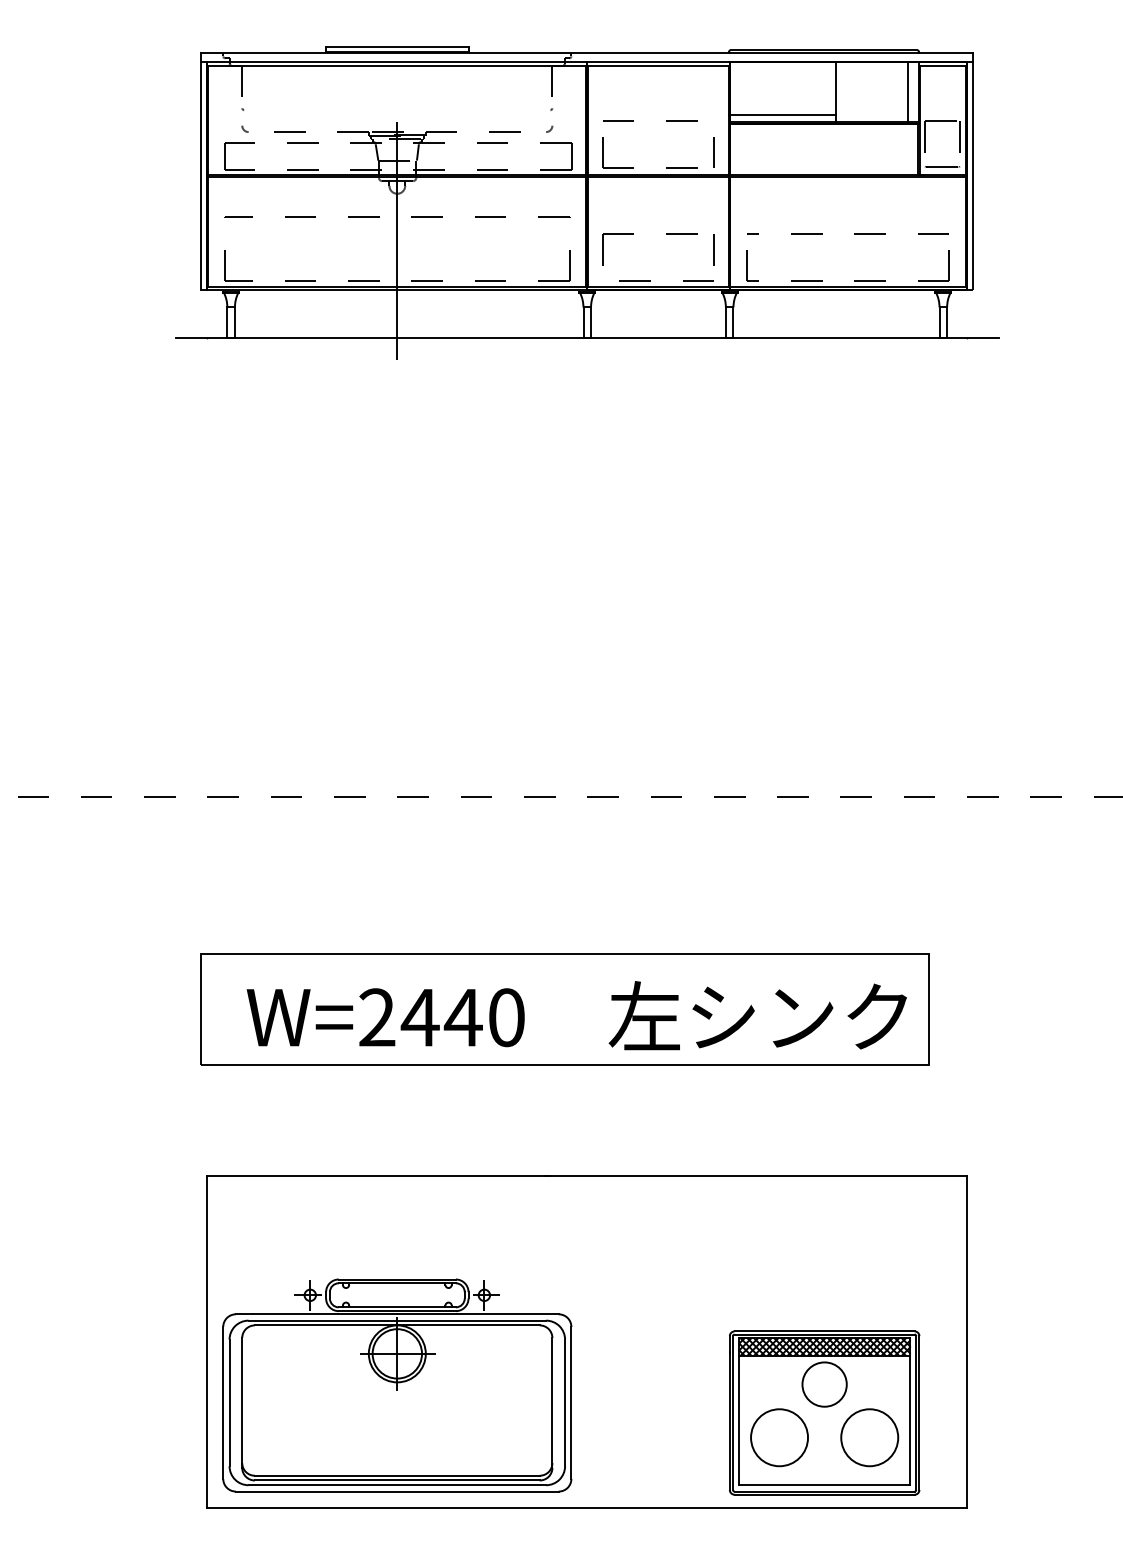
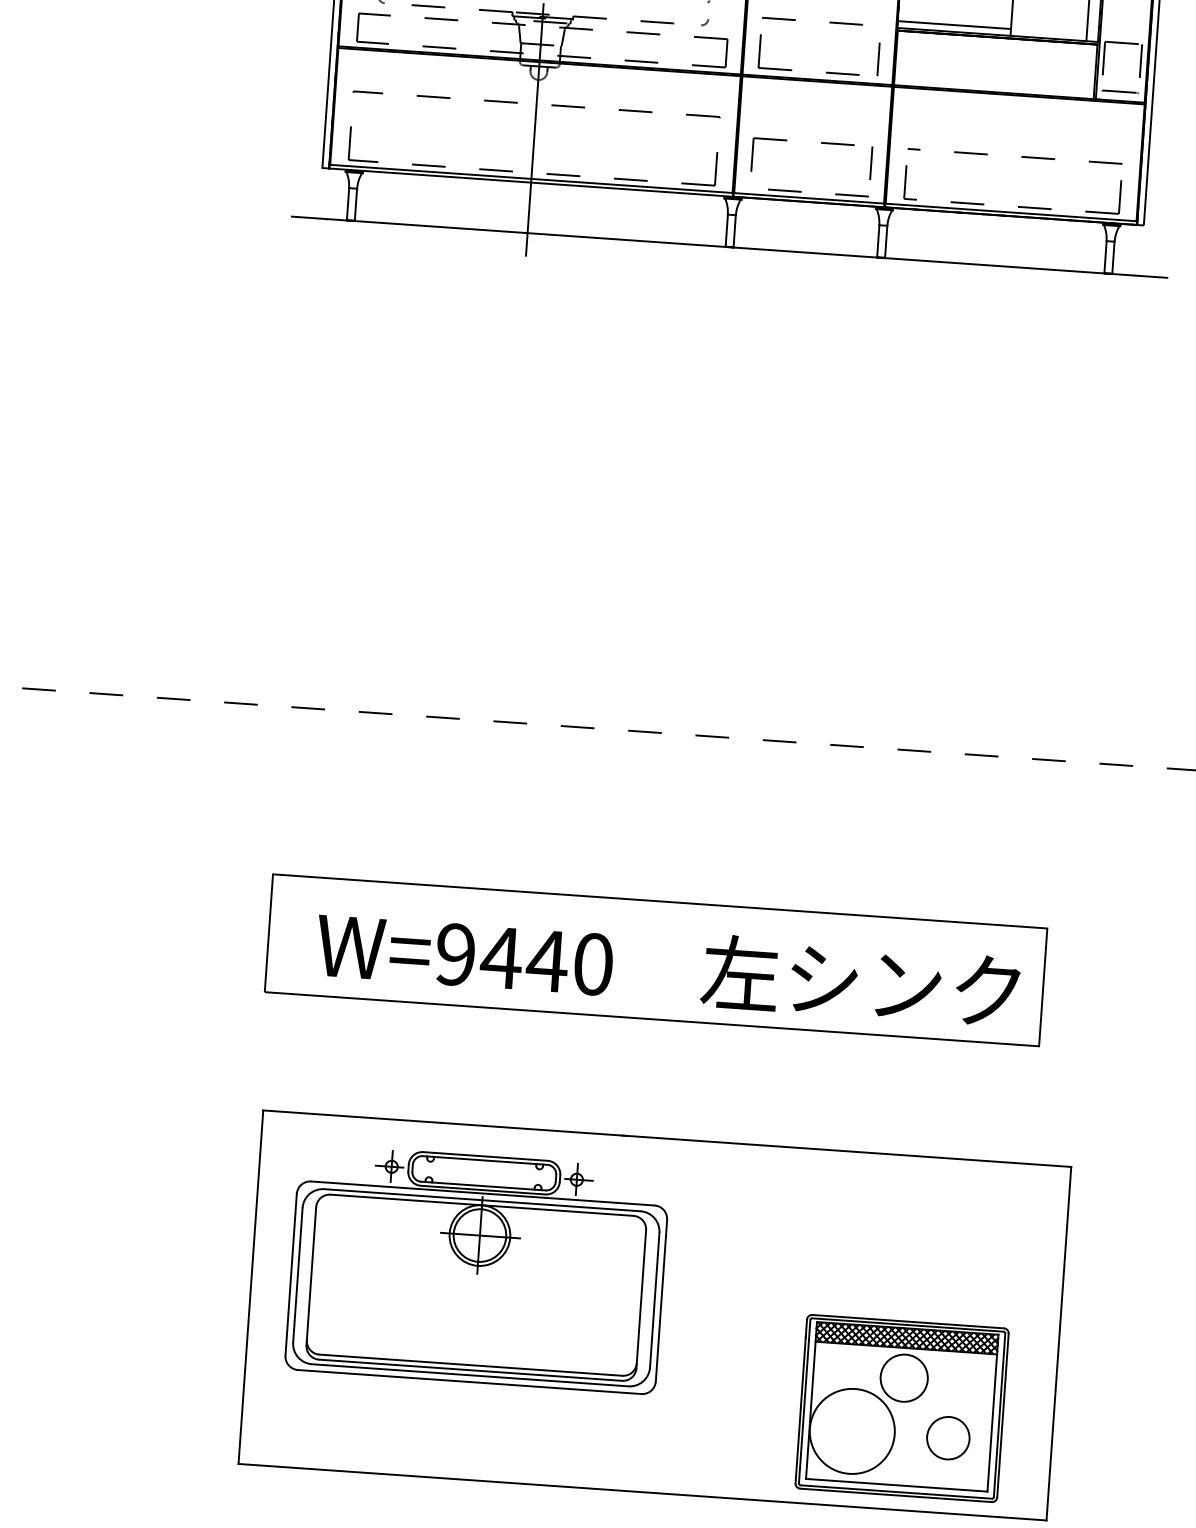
text: (377, 1017) -> (455, 954), W=2440 -> W=9440
part: (397, 1385) -> (477, 1269), moved
circle: (779, 1437) -> (852, 1431), size x1.4
circle: (869, 1437) -> (948, 1437), size x0.7

